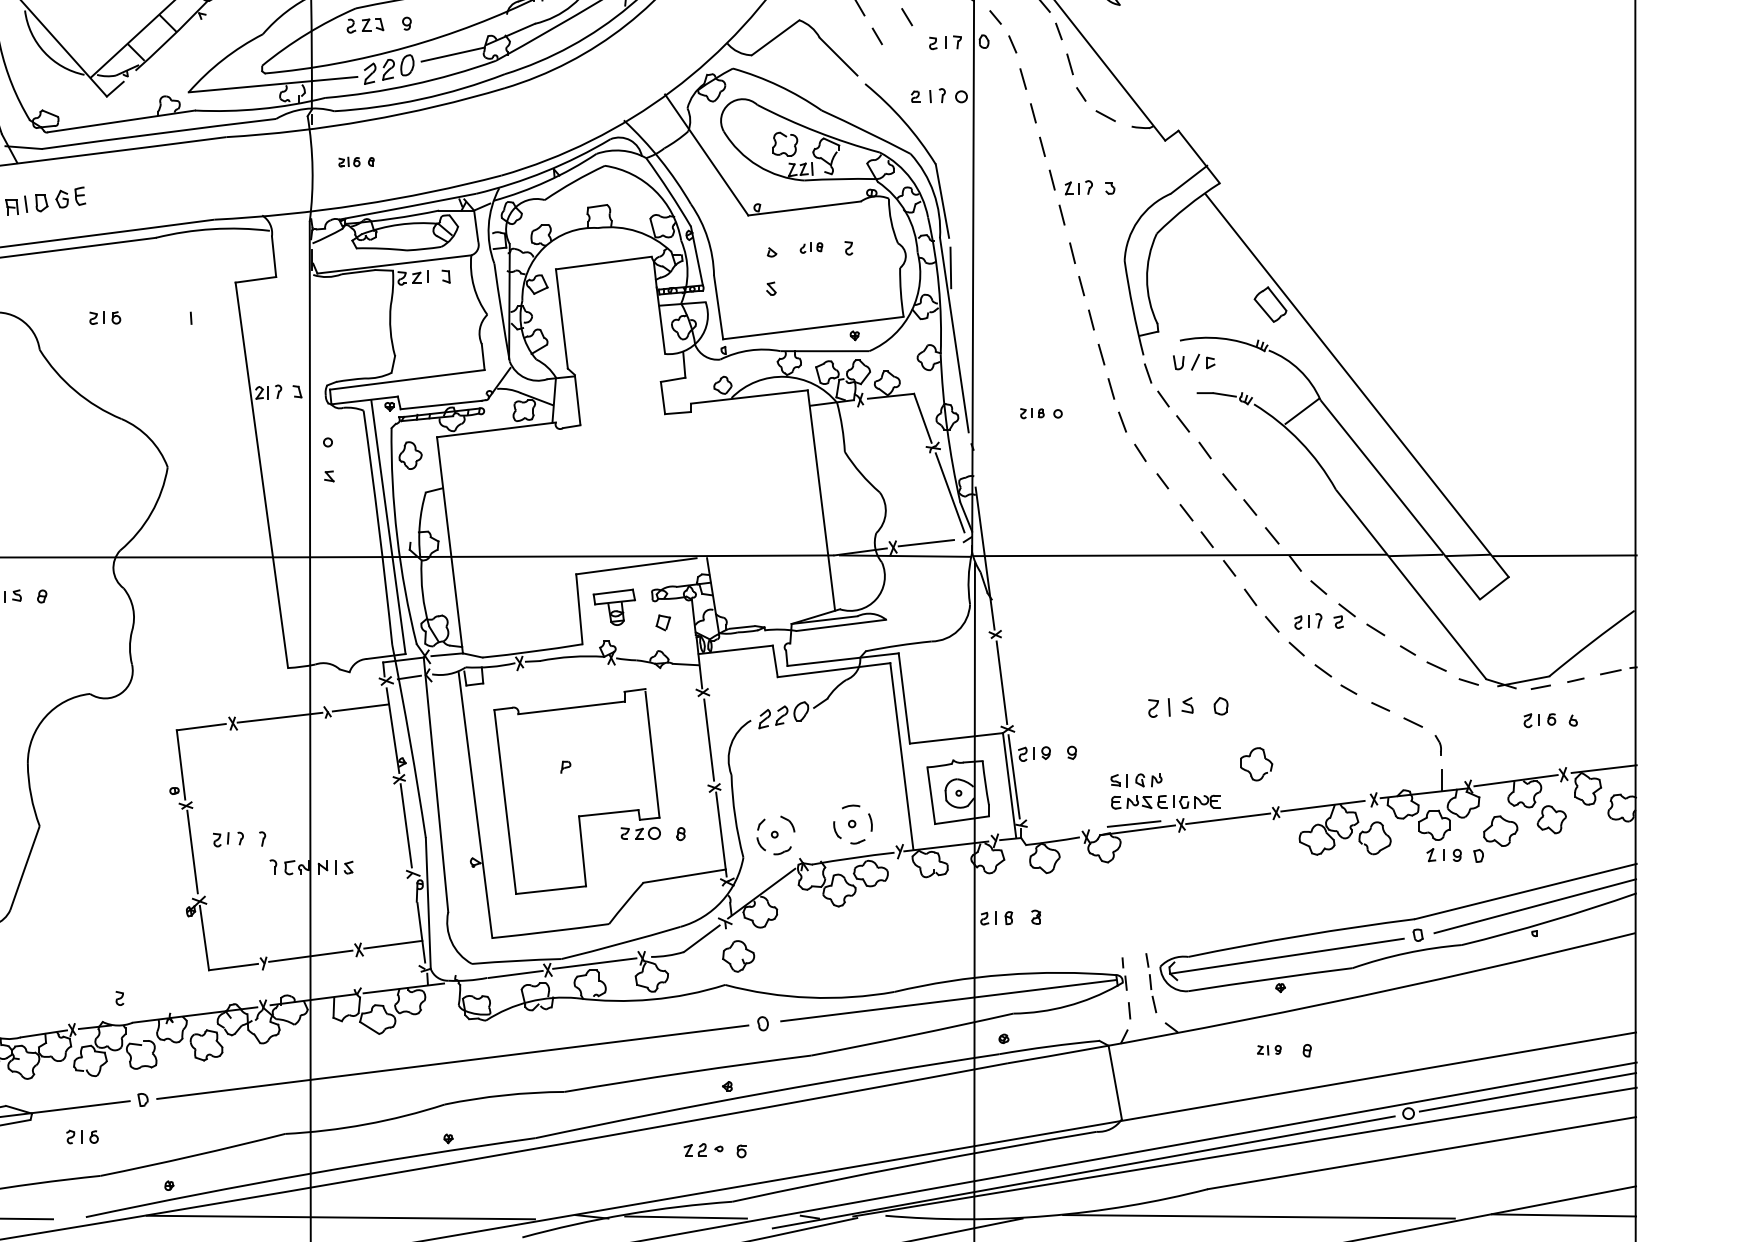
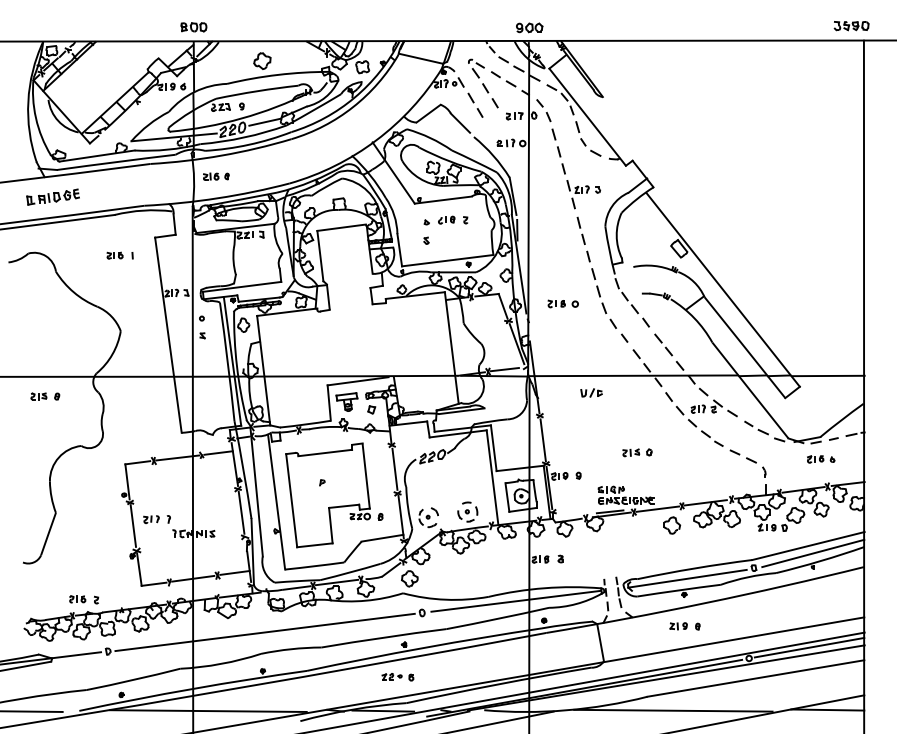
part: (356, 161) -> (216, 176), size x1.43
part: (810, 246) -> (446, 219), size x1.43
part: (104, 317) -> (114, 255), moved
part: (1194, 361) -> (591, 392), moved
part: (1040, 412) -> (562, 303), size x1.43
part: (1188, 706) -> (637, 452), size x0.71
part: (1257, 764) -> (672, 525), moved
part: (1269, 1050) -> (678, 626), size x1.43
part: (82, 1137) -> (77, 599), moved

